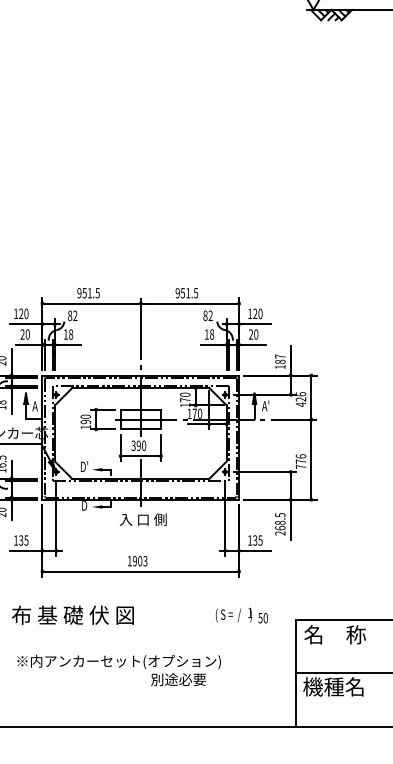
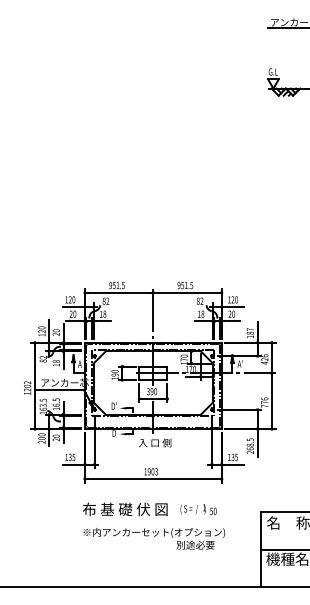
text: (73, 615) -> (125, 509), moved
text: (241, 615) -> (198, 509), moved
text: (119, 670) -> (154, 538), moved

